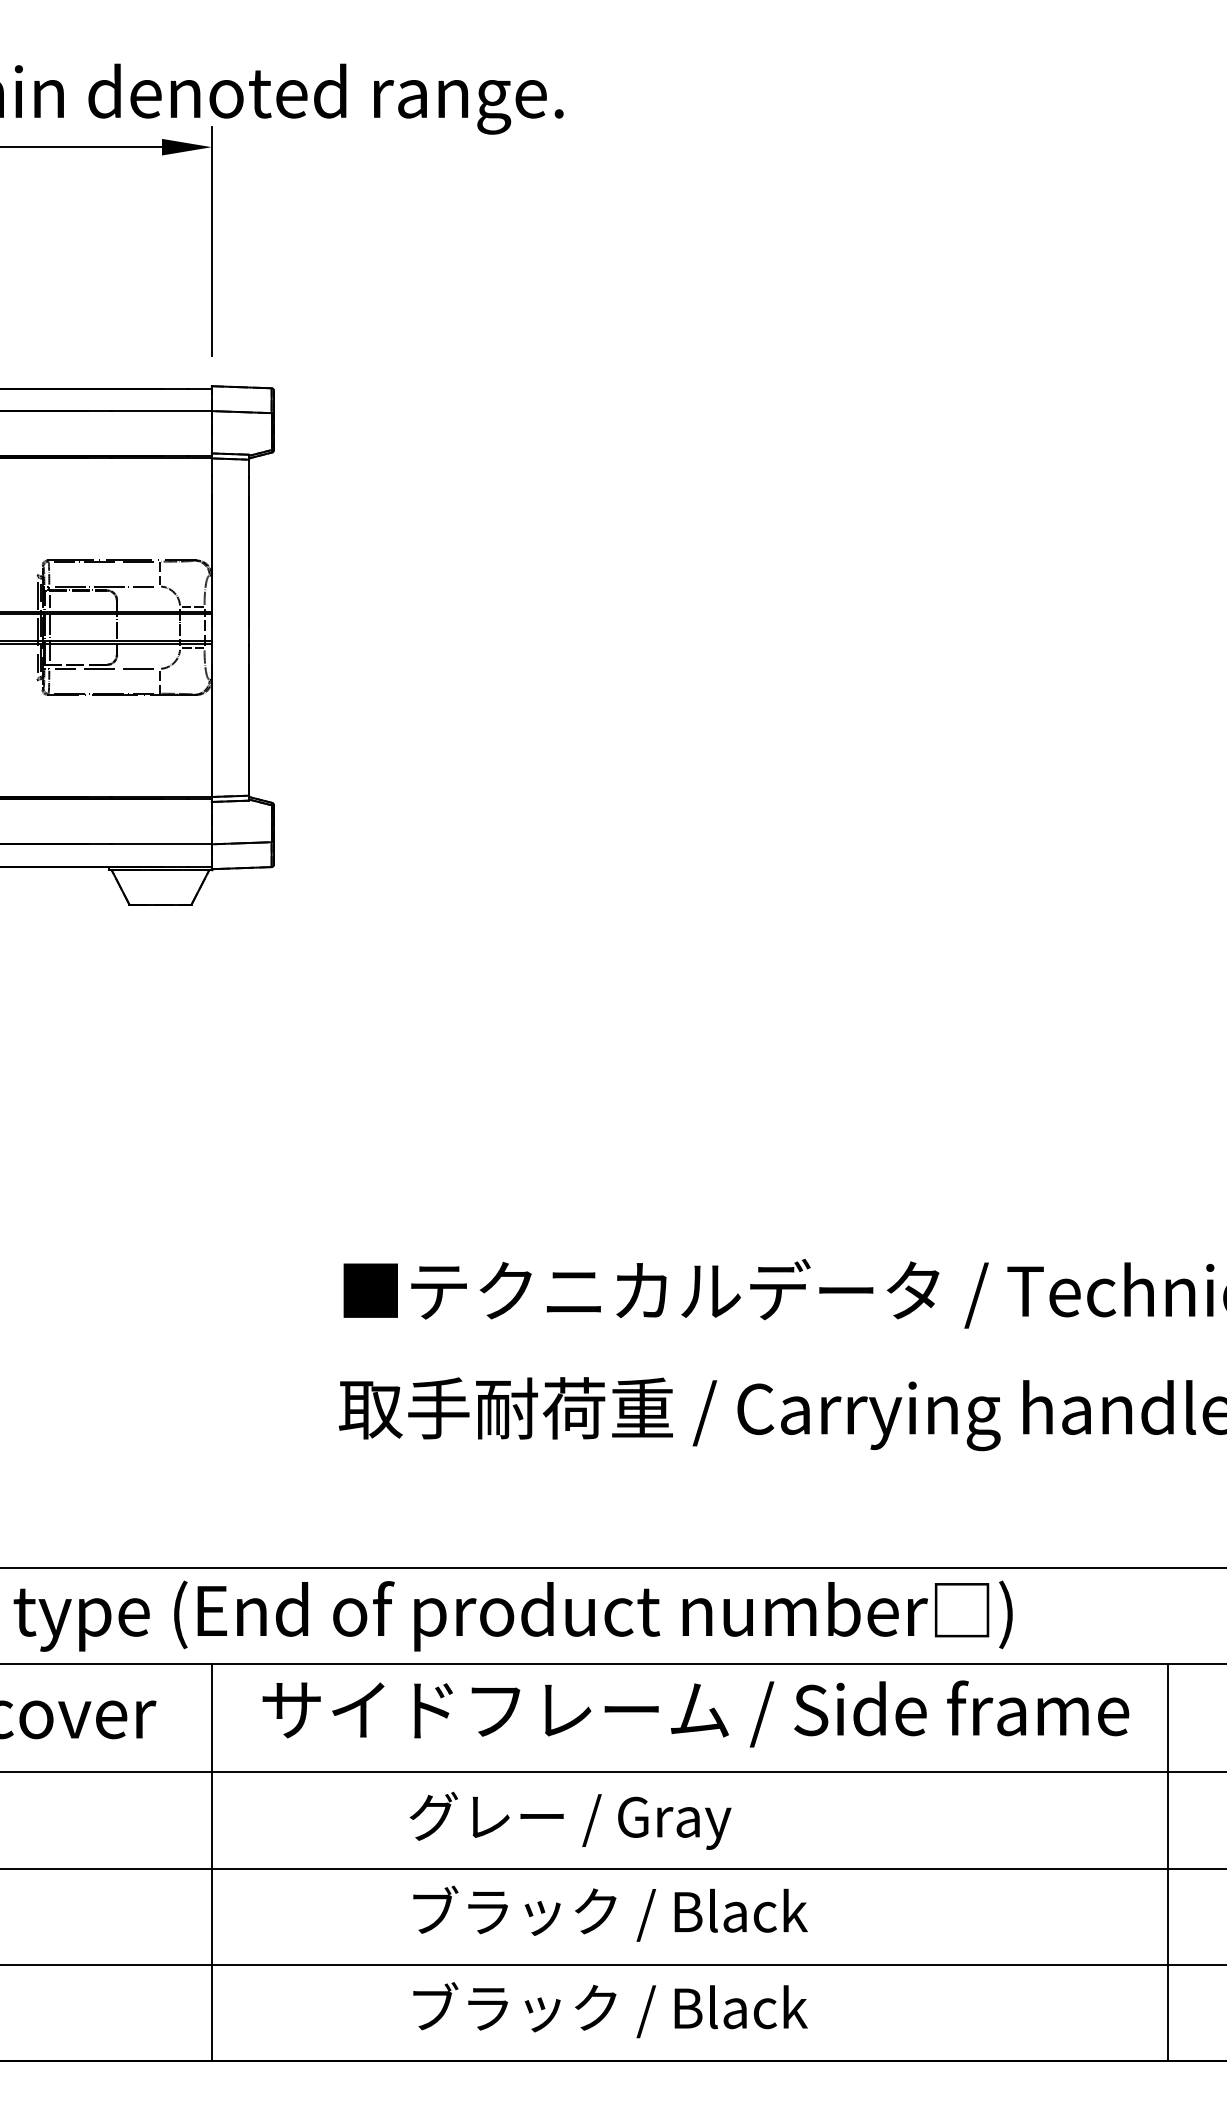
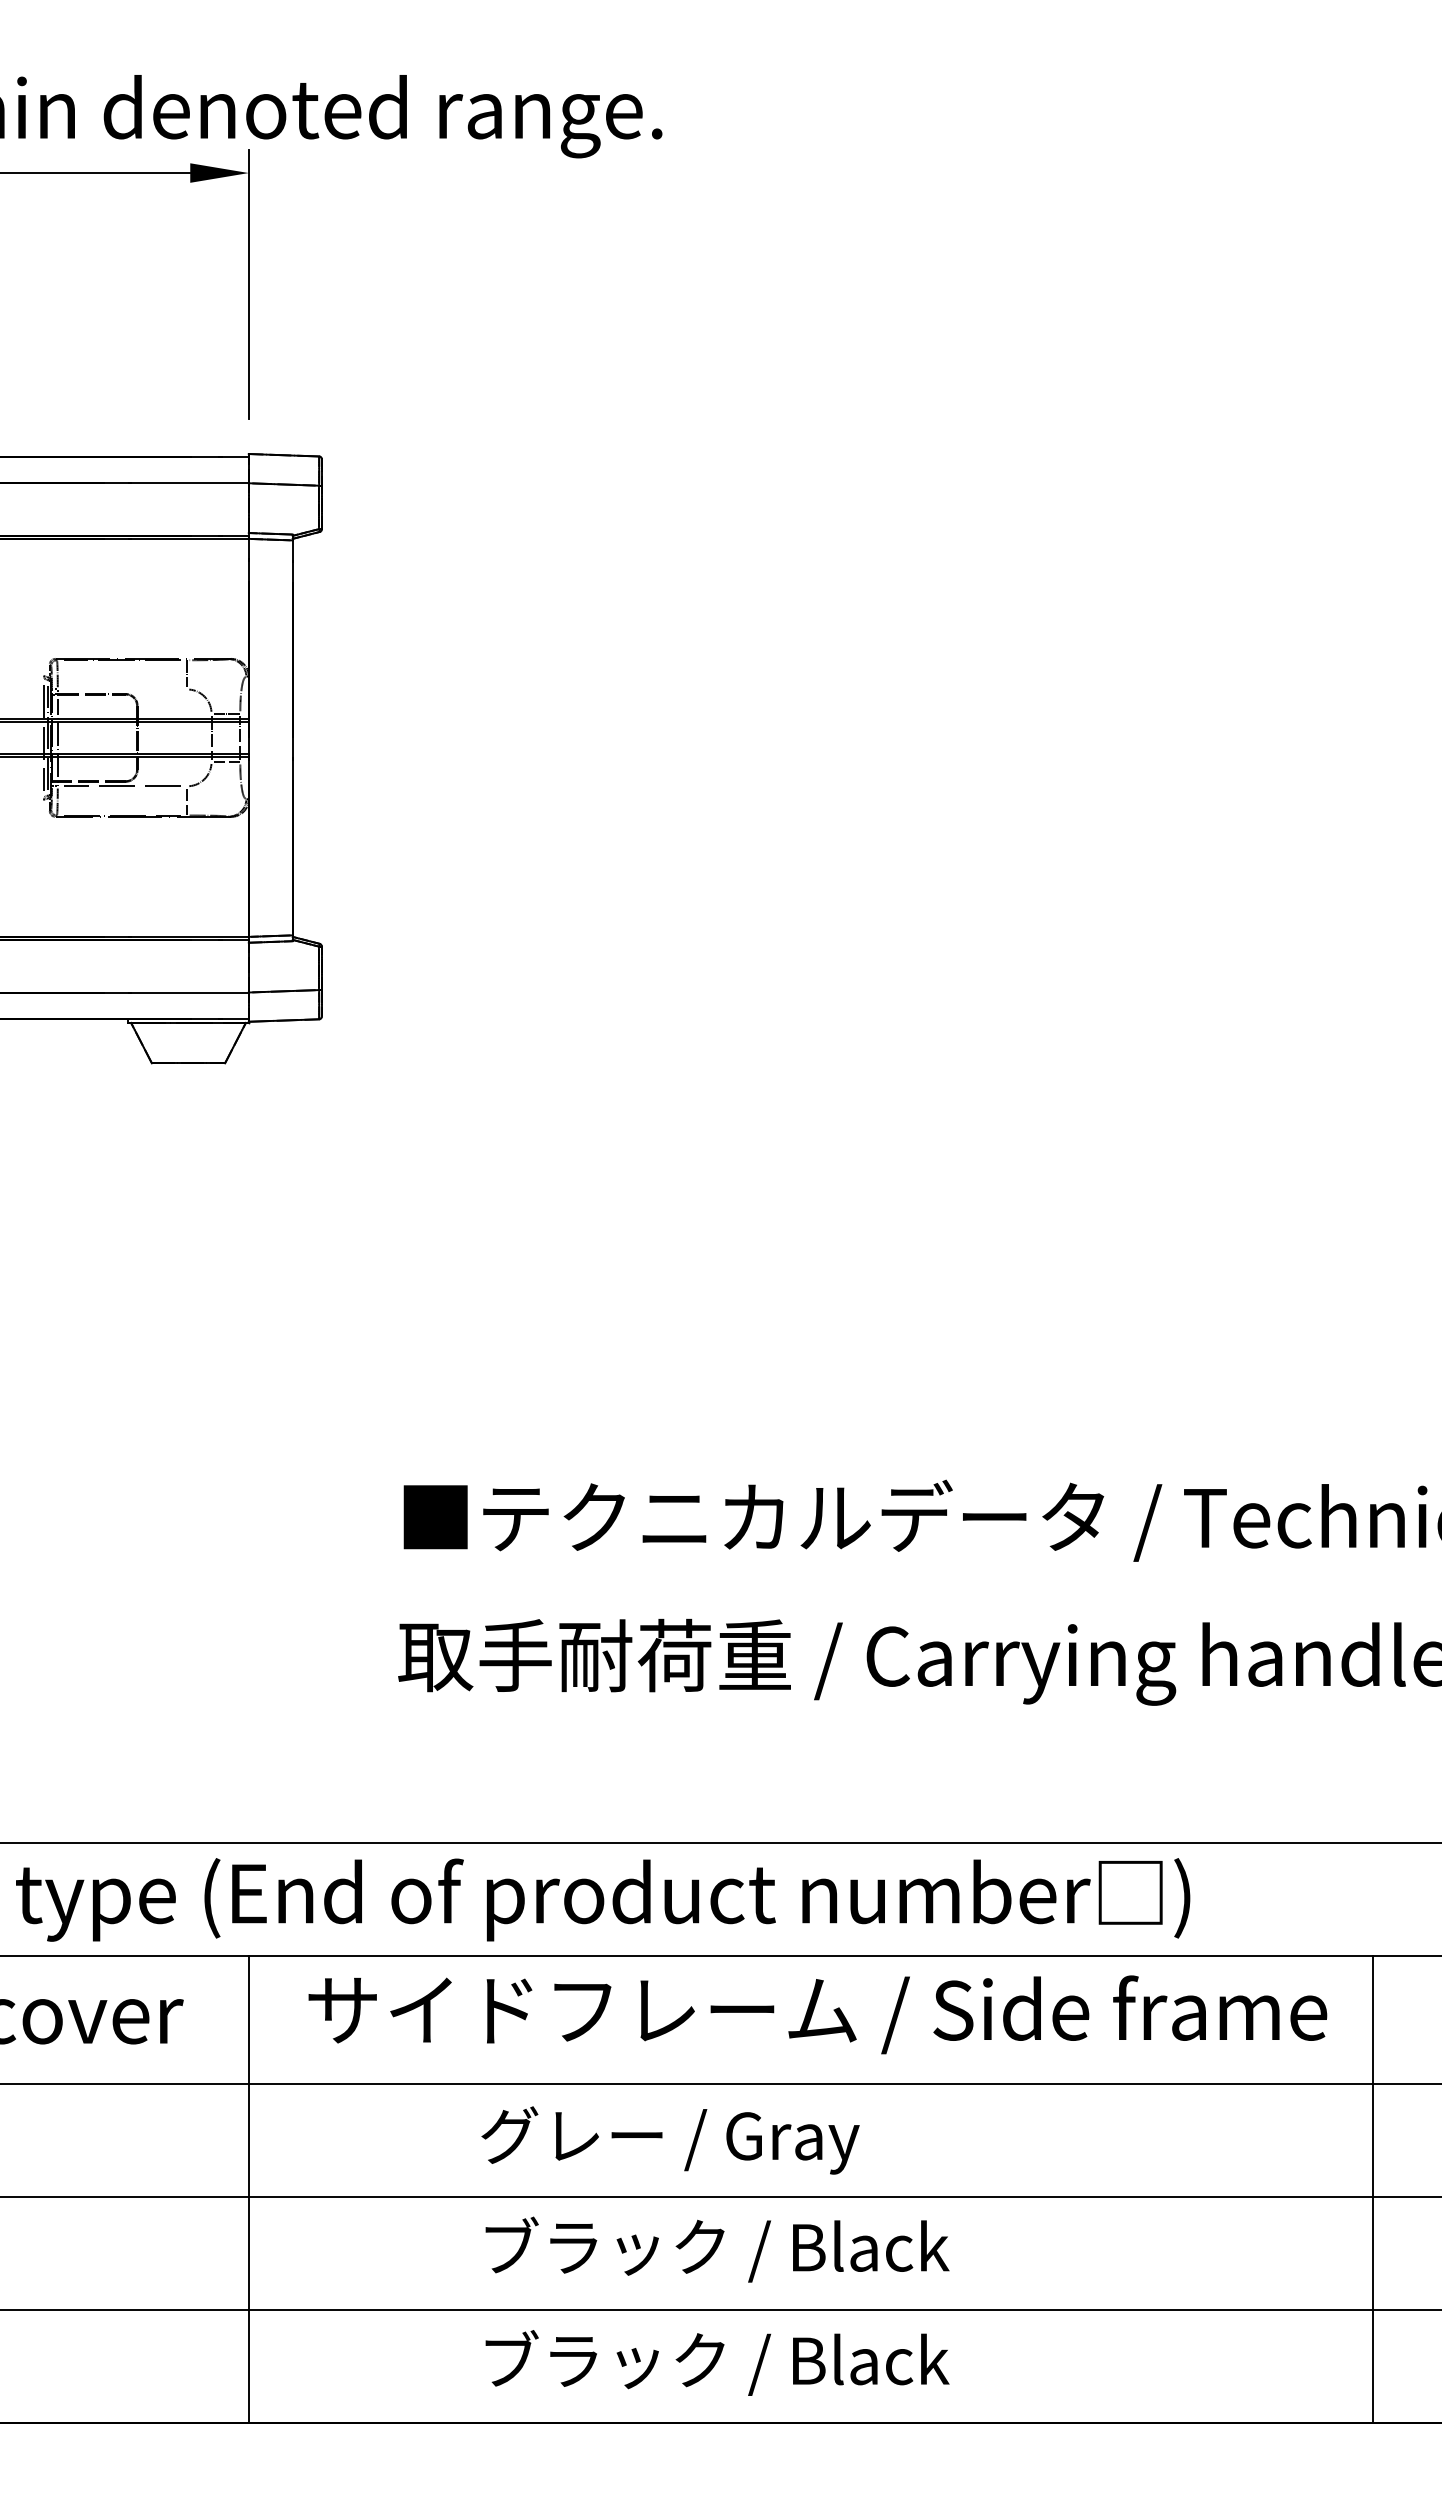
line: (104, 586) -> (122, 689), removed

